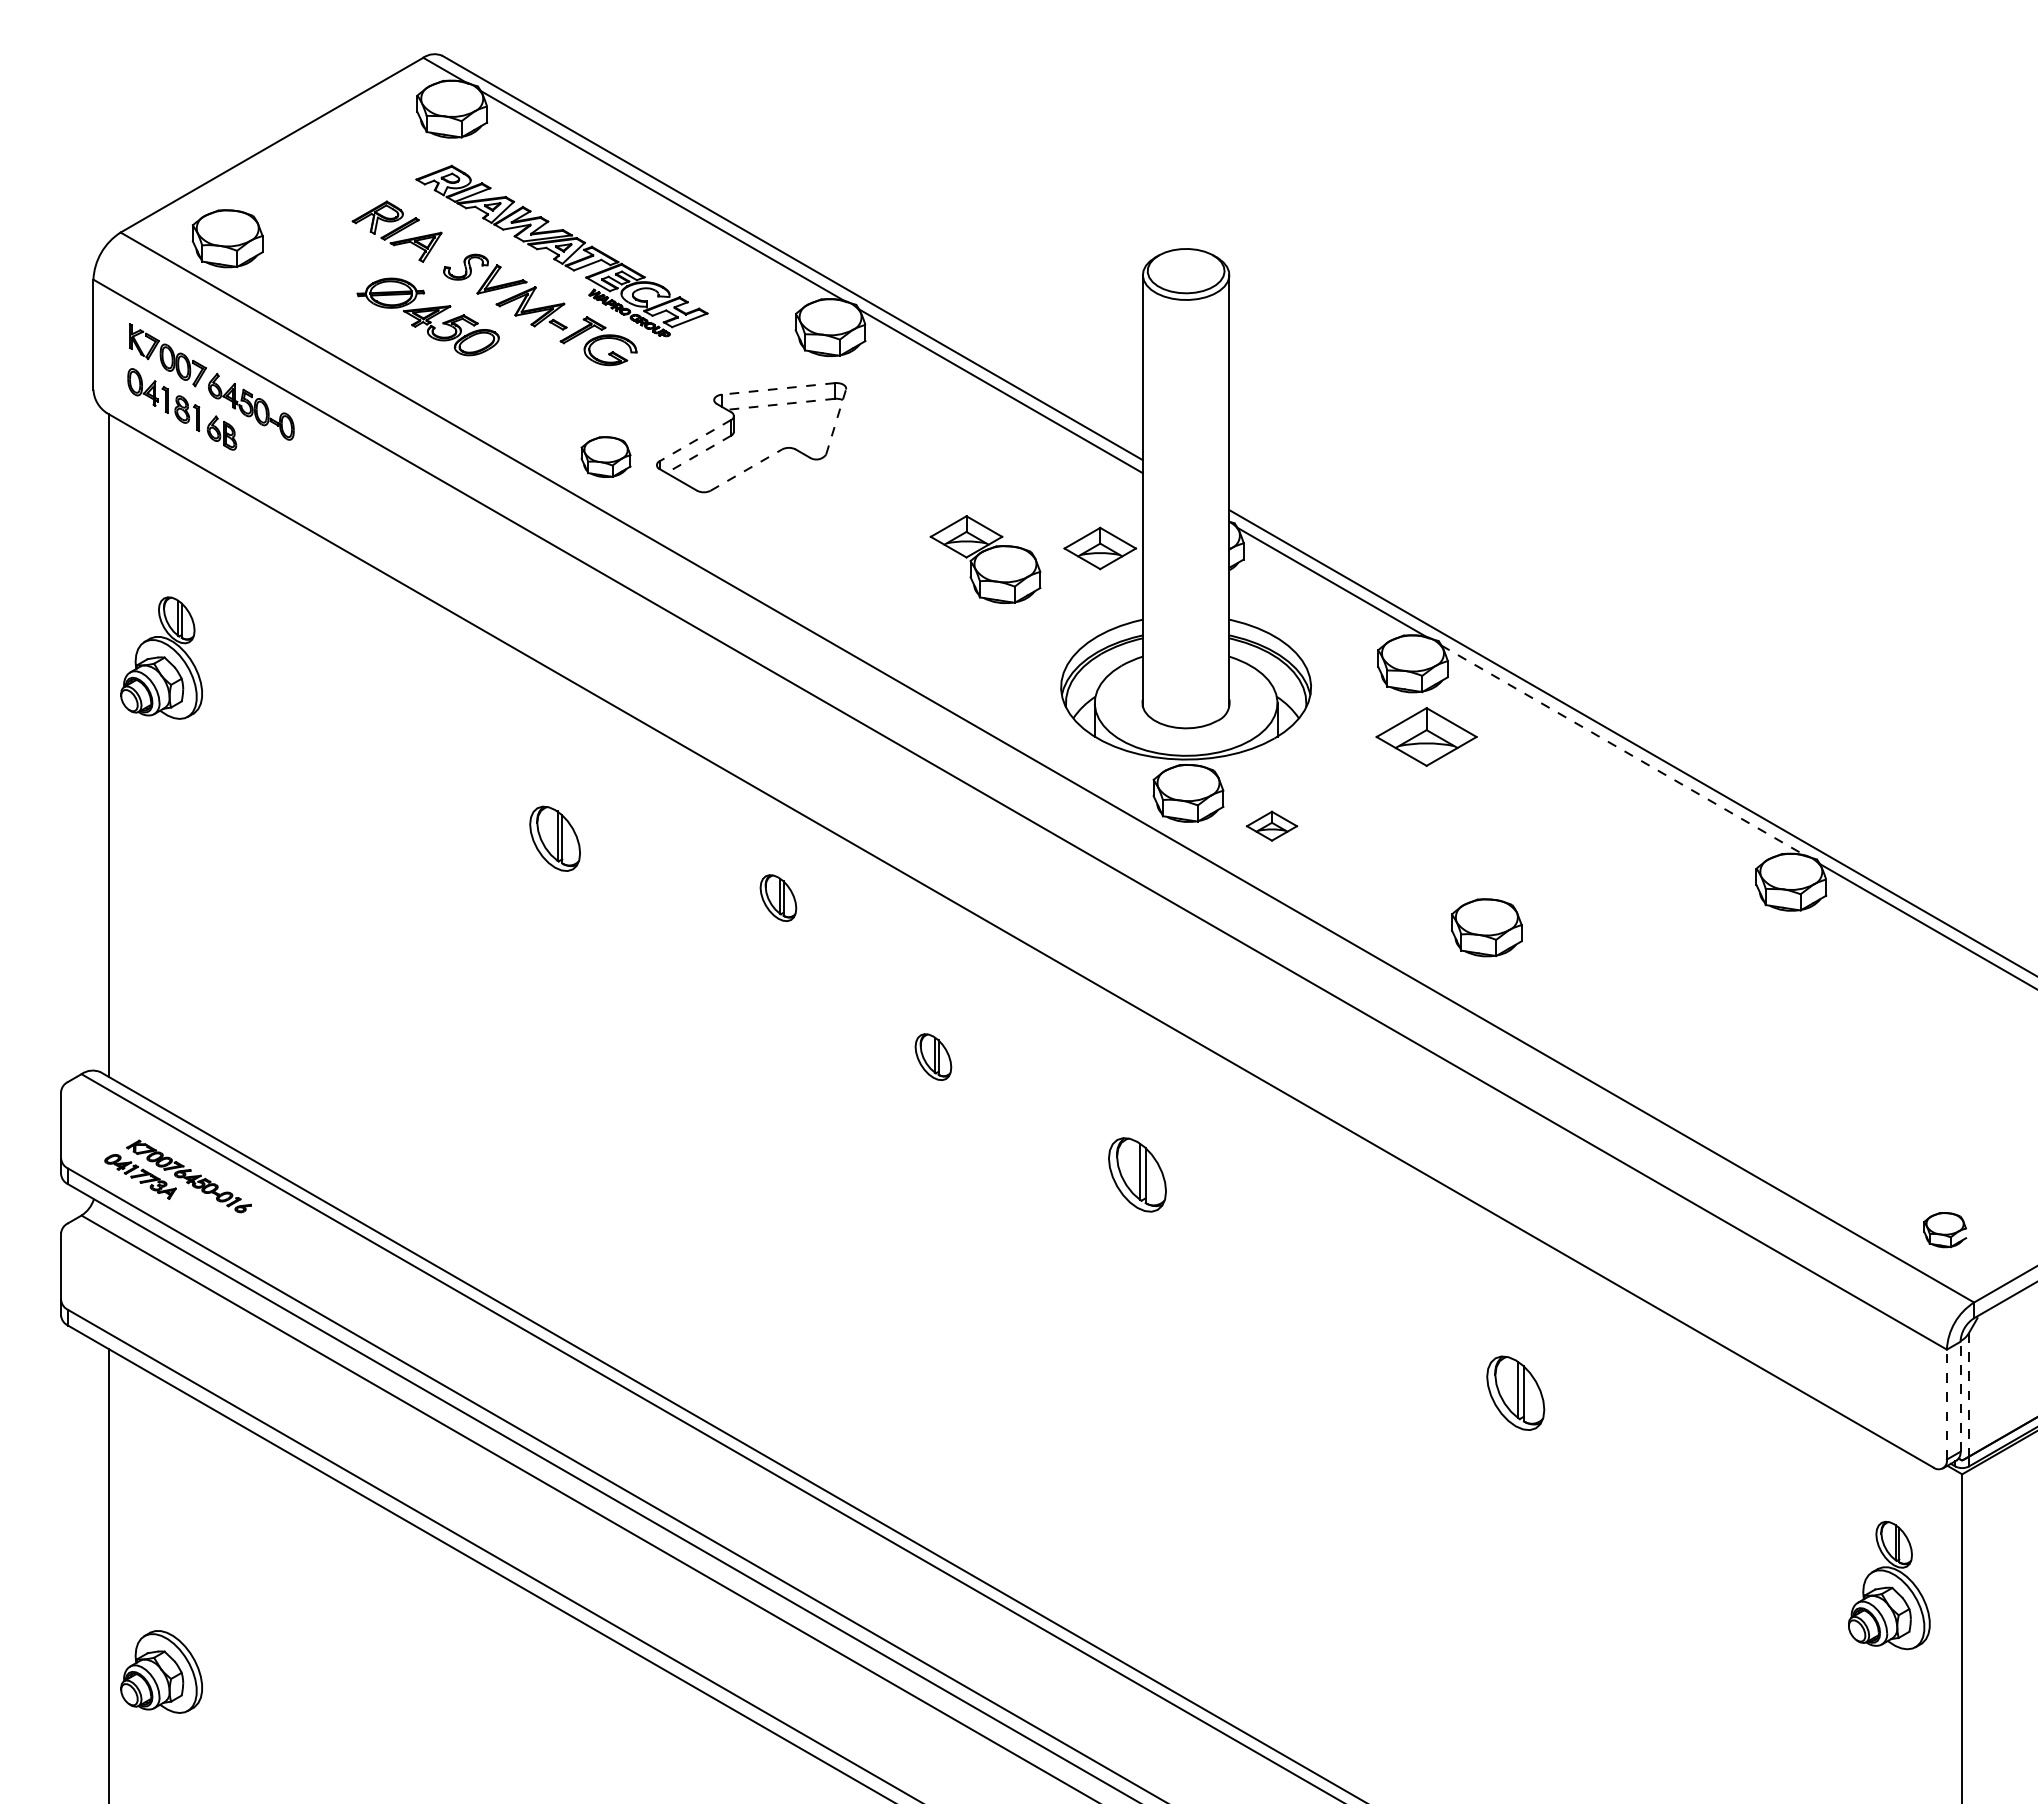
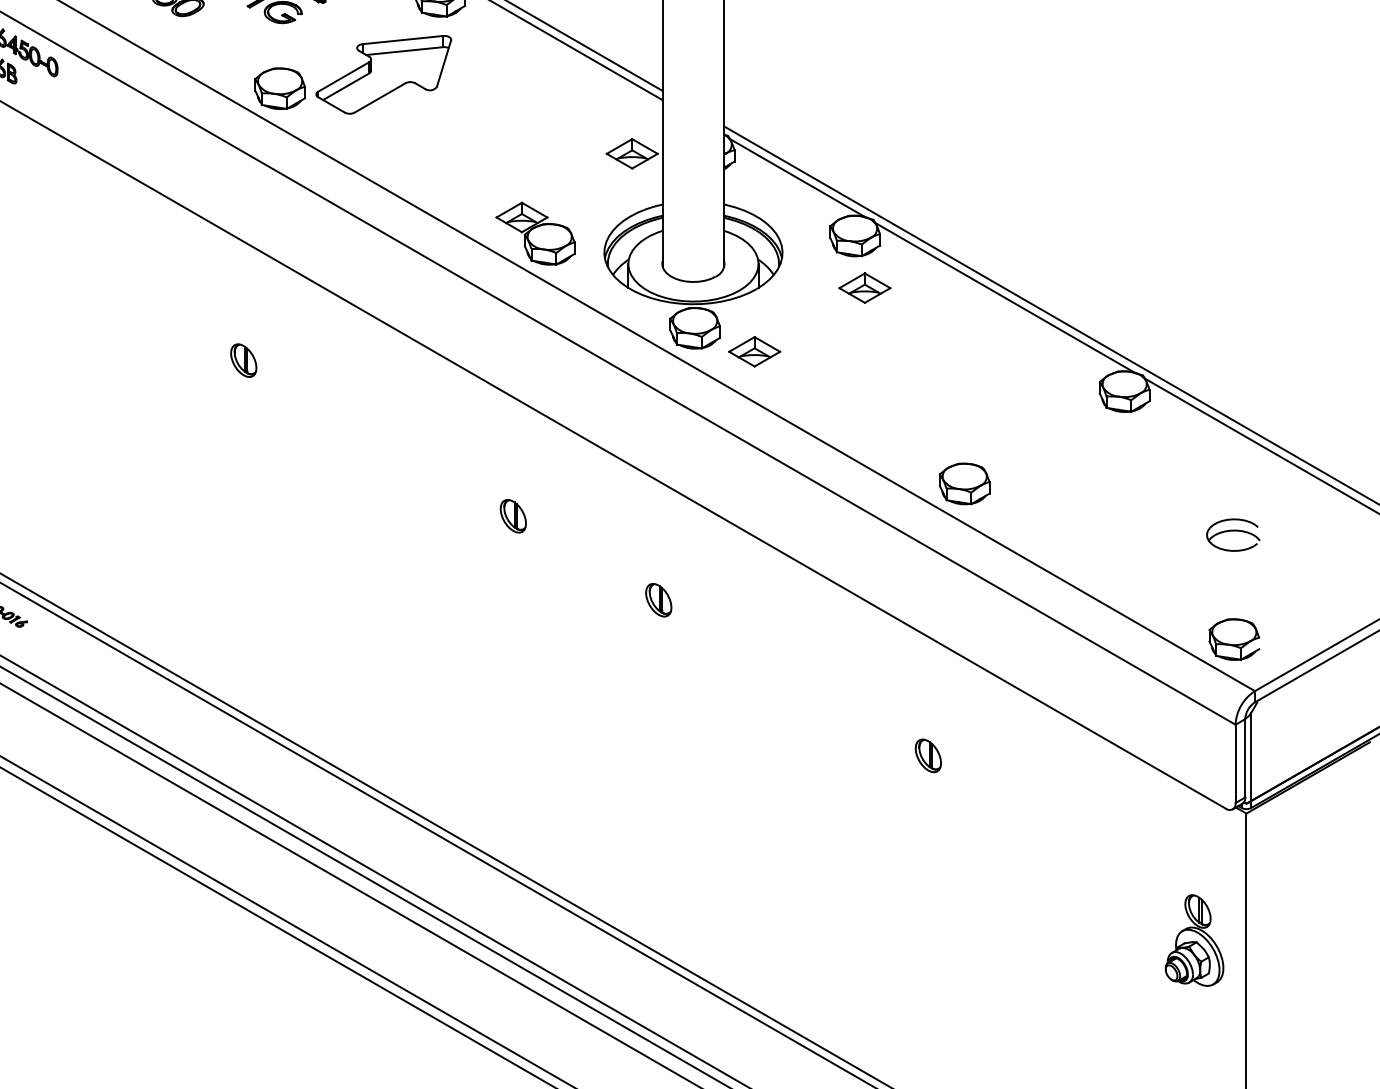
line: (778, 388) -> (402, 39), dashed -> solid
line: (780, 404) -> (404, 51), dashed -> solid
line: (836, 421) -> (444, 63), dashed -> solid
line: (694, 440) -> (343, 76), dashed -> solid
line: (698, 454) -> (345, 86), dashed -> solid
part: (605, 456) -> (279, 88), size x1.43
line: (746, 469) -> (380, 97), dashed -> solid
part: (985, 559) -> (535, 233), moved
part: (1426, 736) -> (864, 287), size x0.71
line: (1624, 751) -> (1005, 298), dashed -> solid
part: (1271, 825) -> (754, 351), size x1.43
part: (554, 838) -> (243, 360), size x0.71
part: (778, 897) -> (402, 402), removed
part: (1486, 927) -> (964, 483), moved
part: (1943, 1083) -> (1233, 535), added
part: (1137, 1174) -> (658, 599), size x0.62
part: (1944, 1229) -> (1233, 639), size x1.67
part: (1515, 1393) -> (928, 755), size x0.62
line: (1969, 1394) -> (1251, 756), dashed -> solid
line: (1960, 1396) -> (1245, 758), dashed -> solid
line: (1946, 1404) -> (1235, 763), dashed -> solid
part: (1889, 1585) -> (1194, 940), moved

